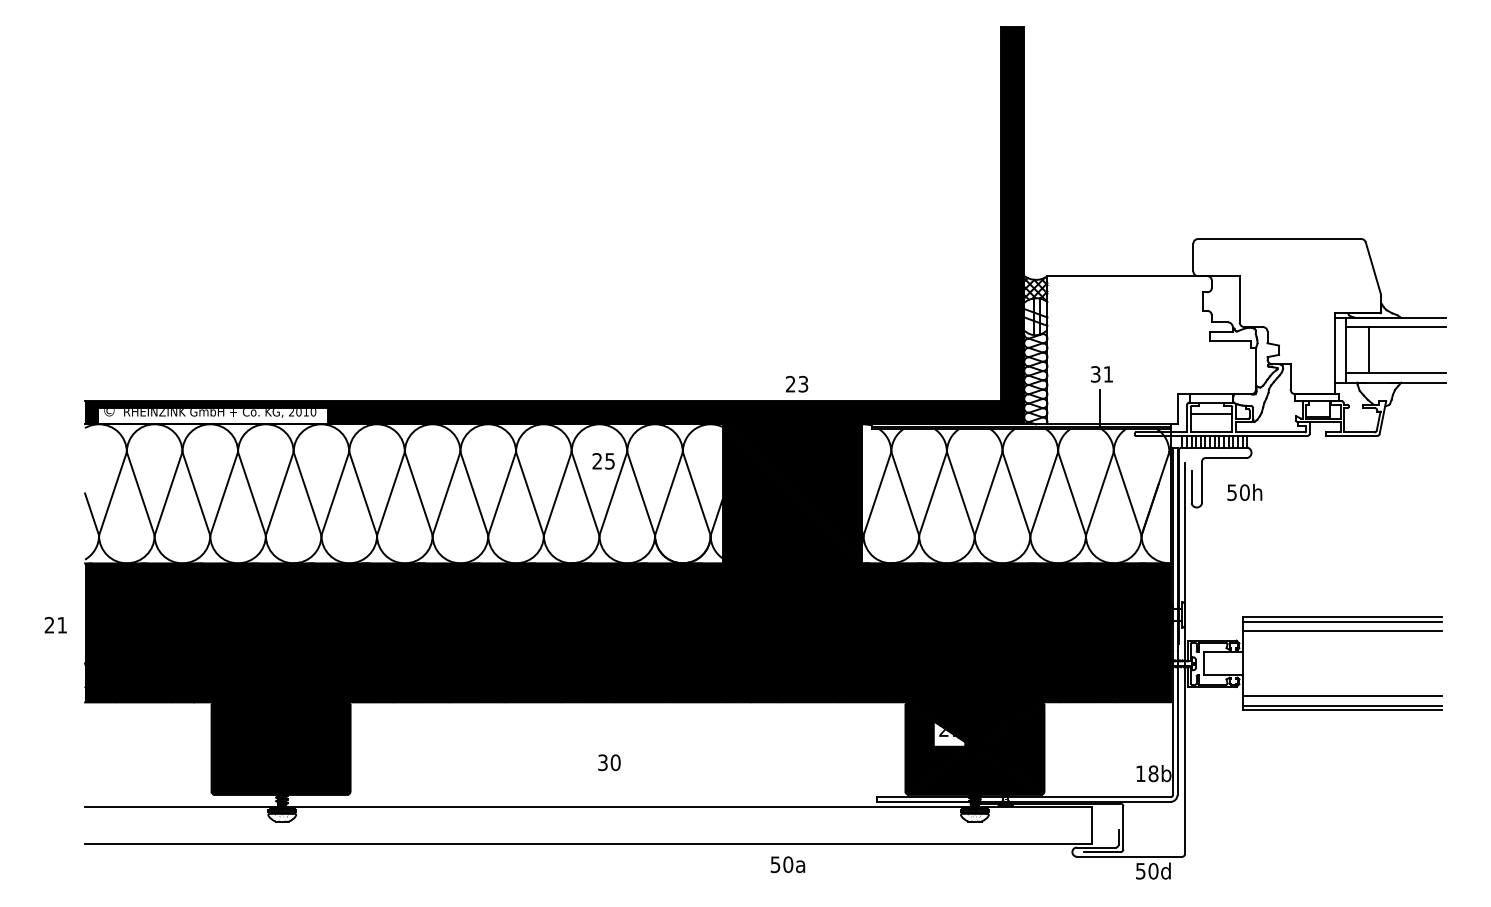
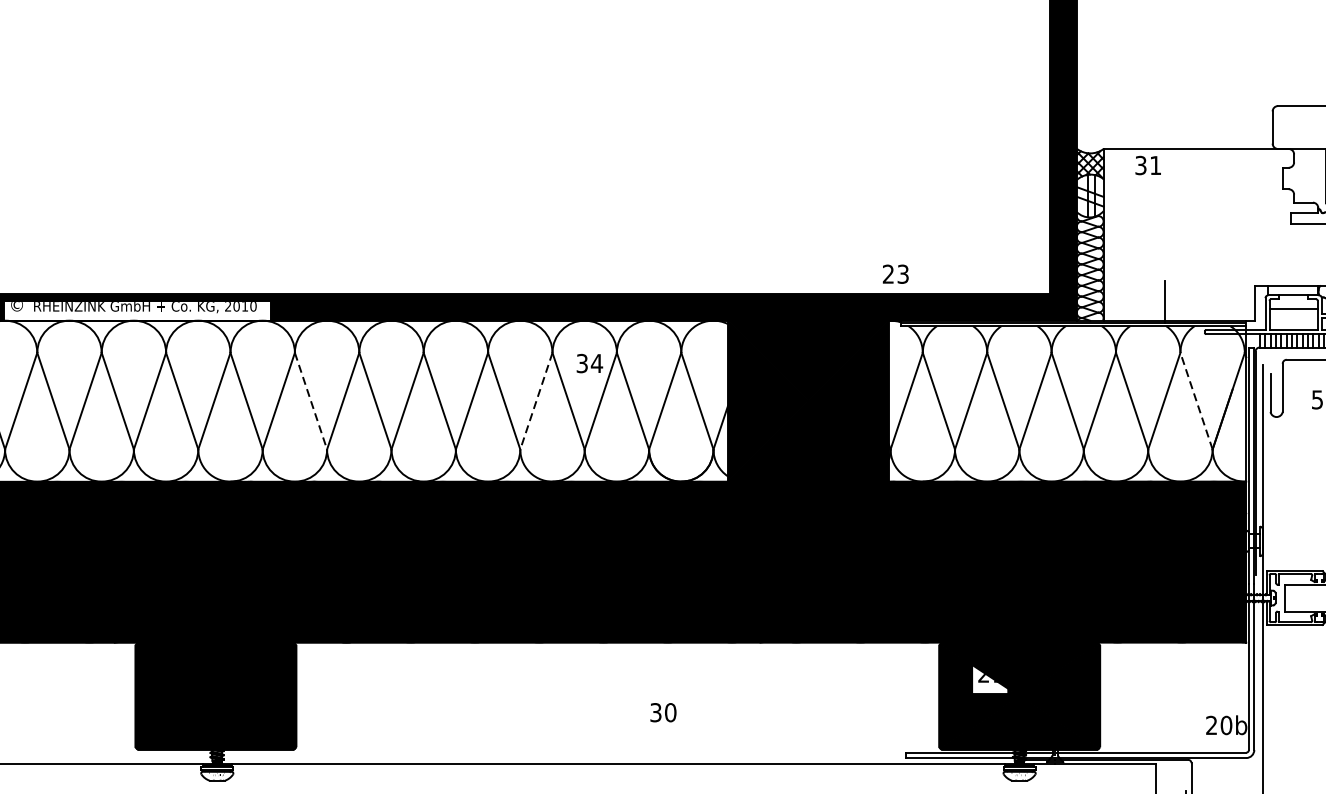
text: (1101, 374) -> (1147, 165), moved
text: (796, 384) -> (895, 274), moved
text: (603, 461) -> (589, 363), 25 -> 34
line: (363, 493) -> (311, 400), solid -> dashed
line: (557, 493) -> (536, 400), solid -> dashed
line: (1127, 493) -> (1196, 400), solid -> dashed
text: (609, 762) -> (663, 712), moved
text: (1147, 773) -> (1219, 725), 18b -> 20b

